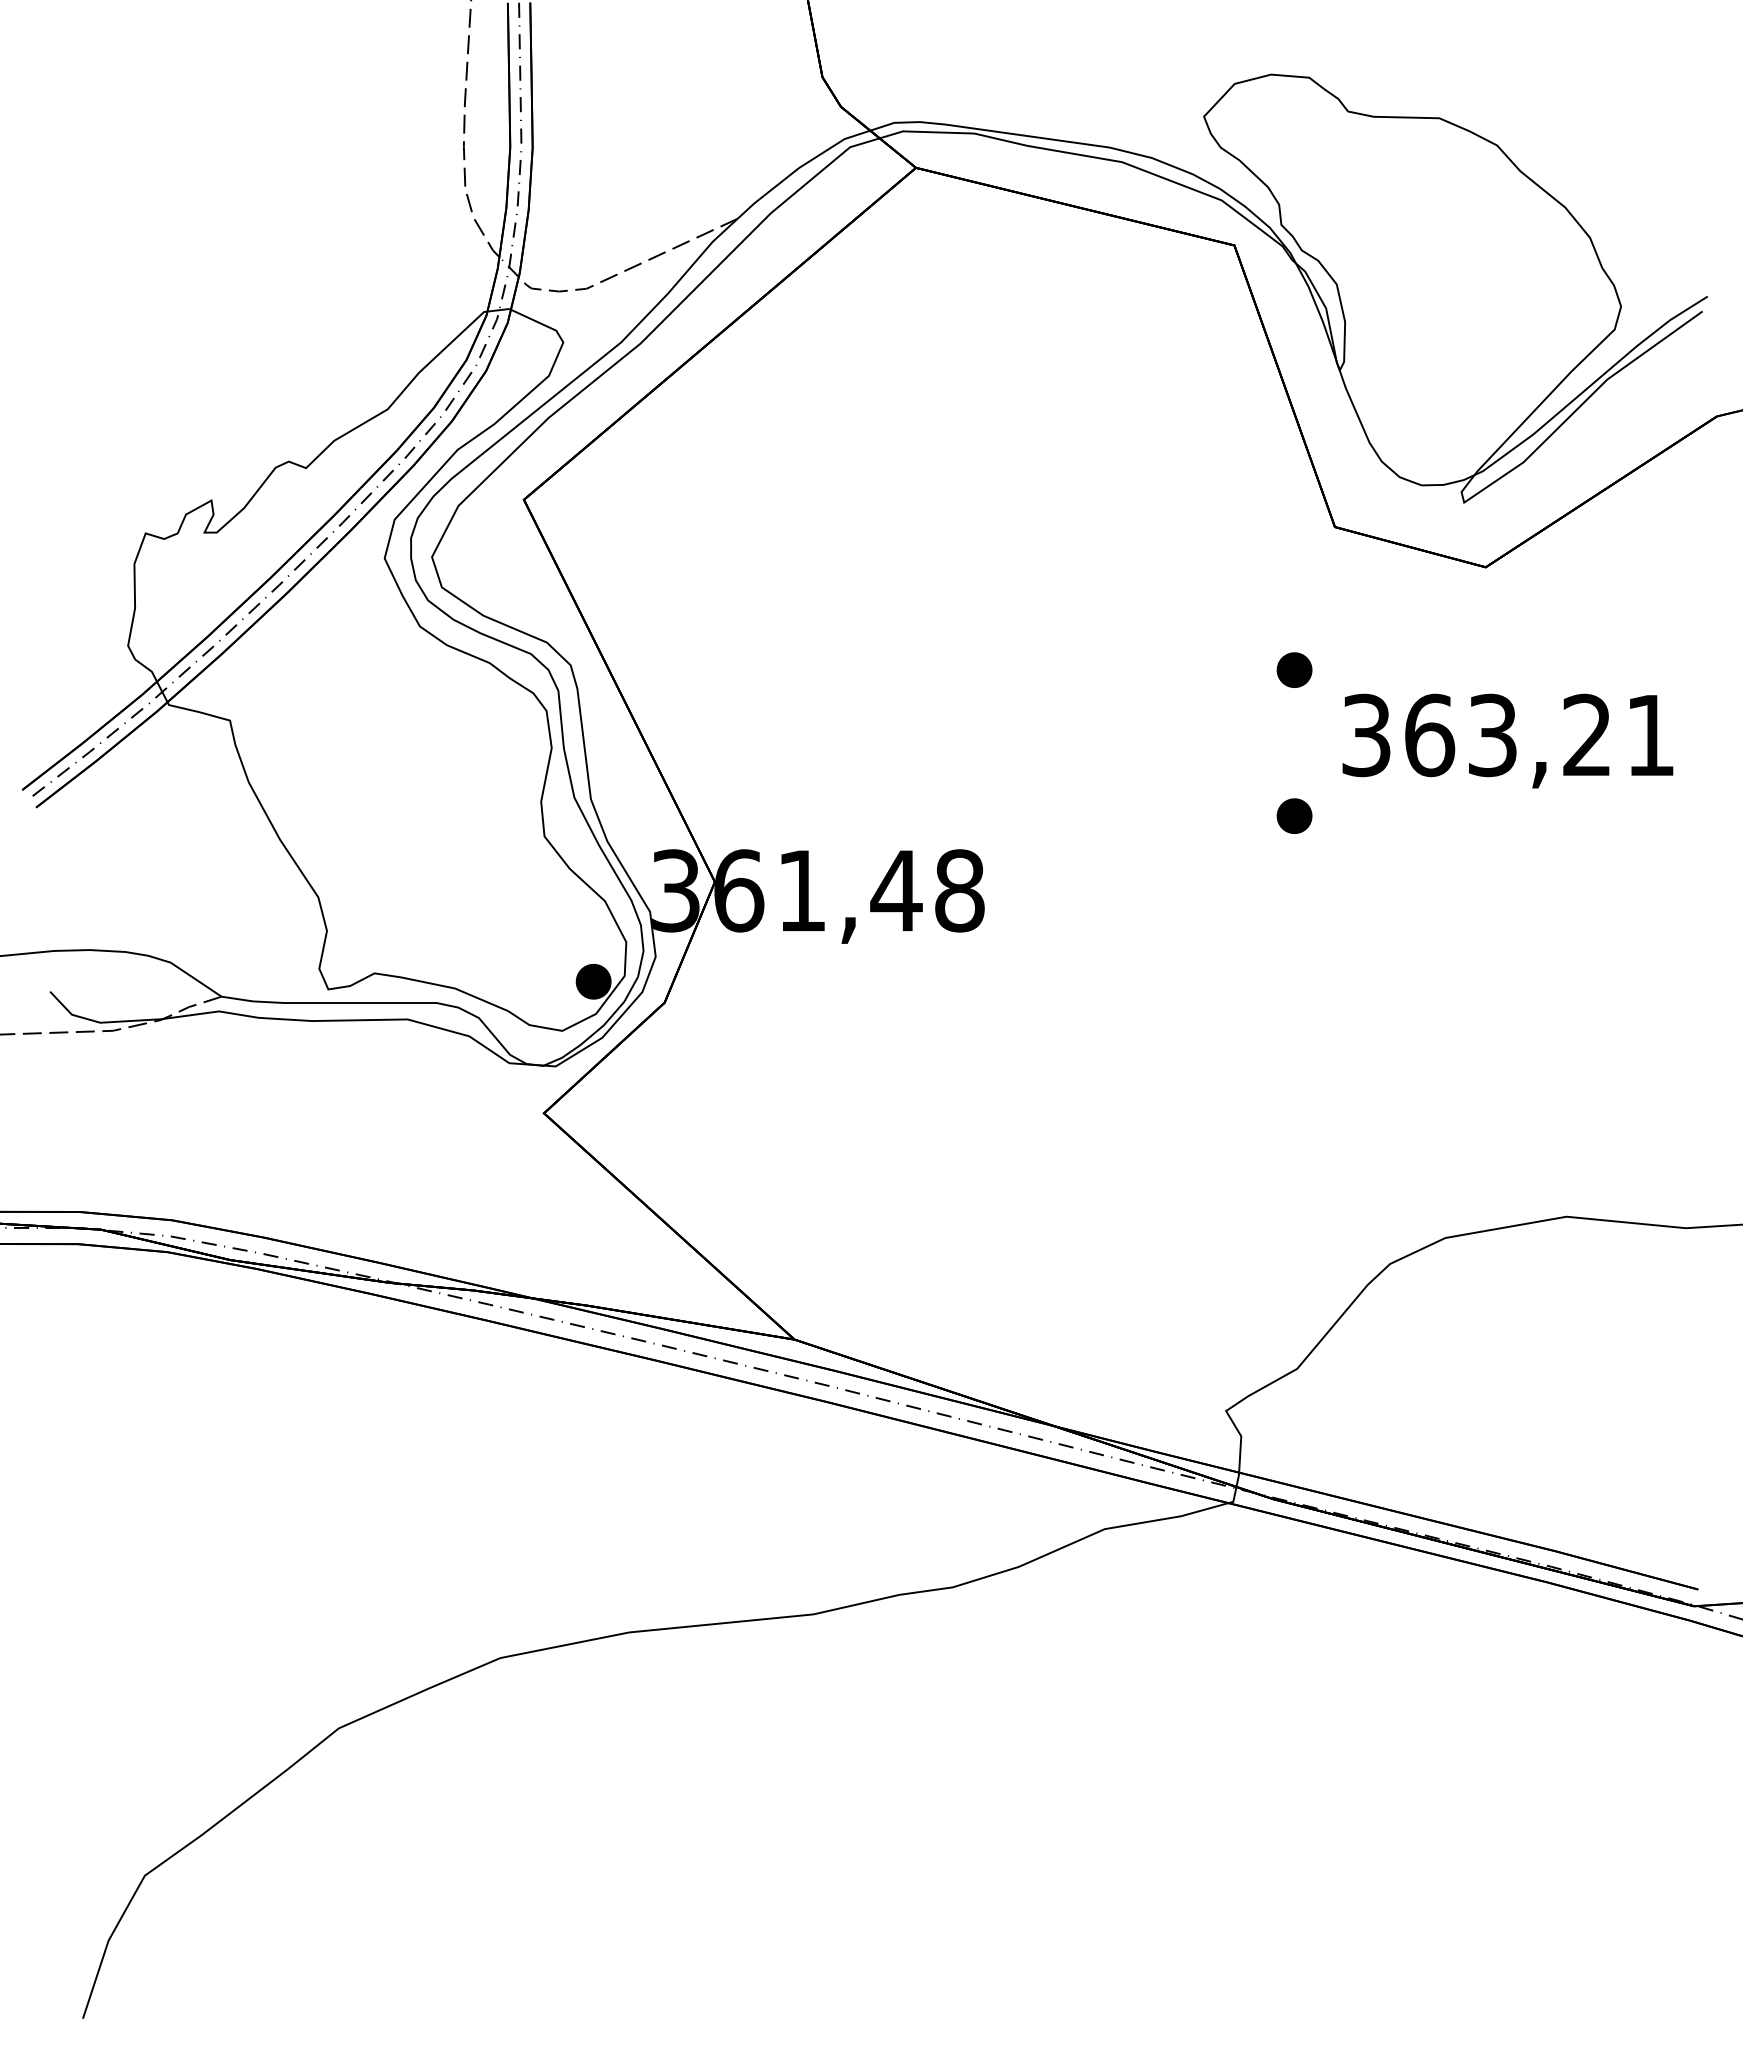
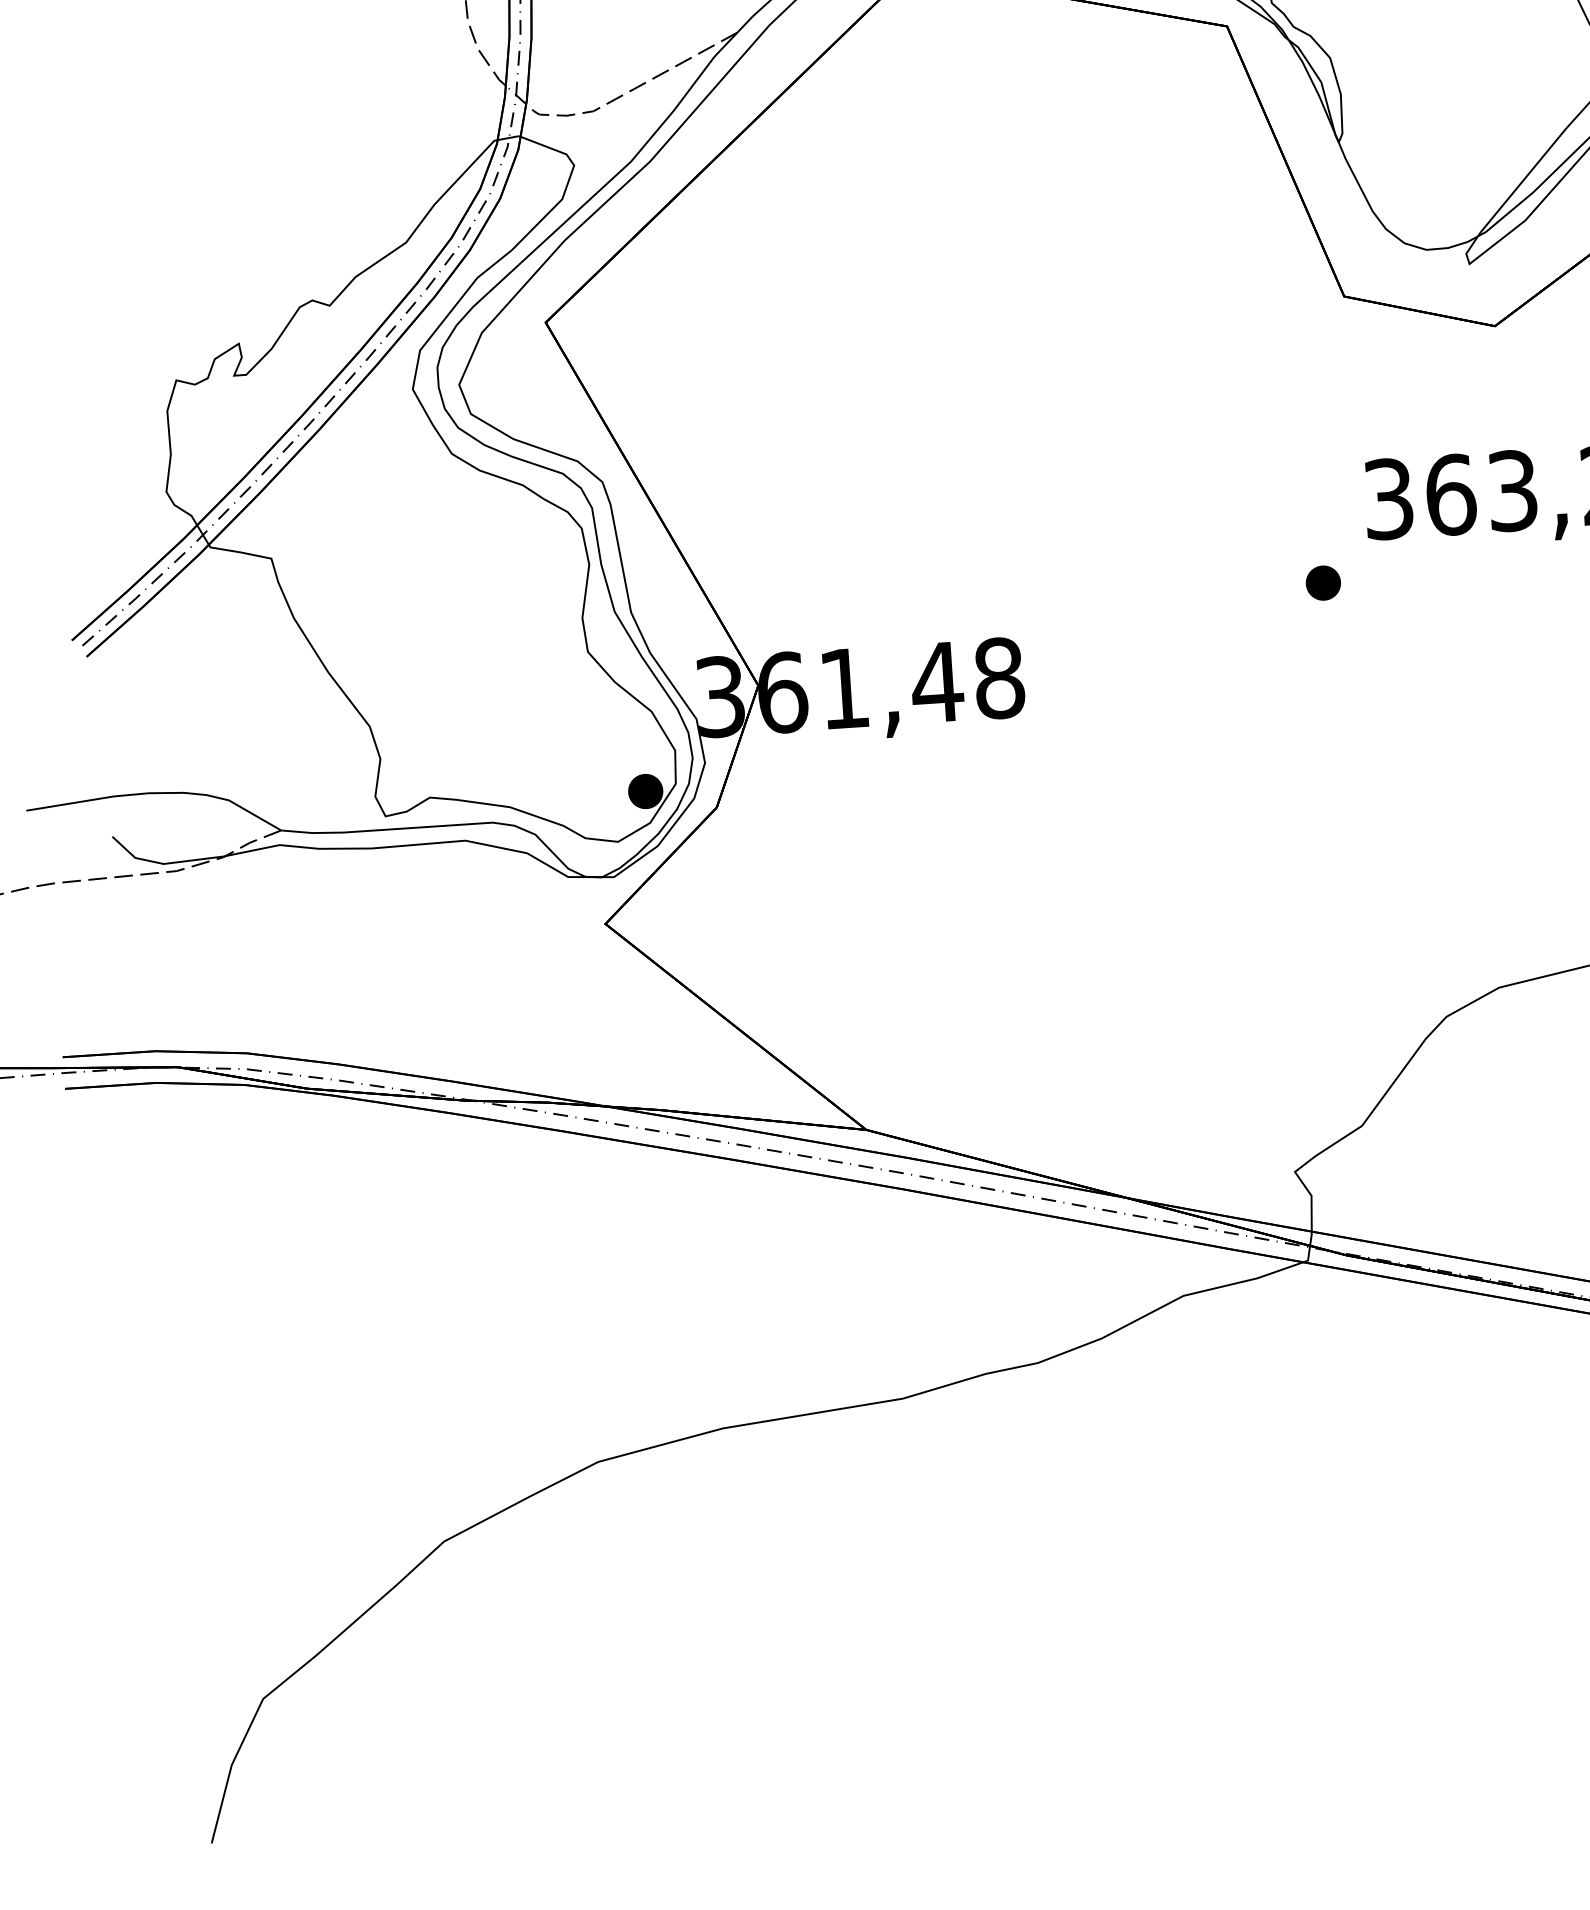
part: (1294, 669) -> (1313, 439), removed

